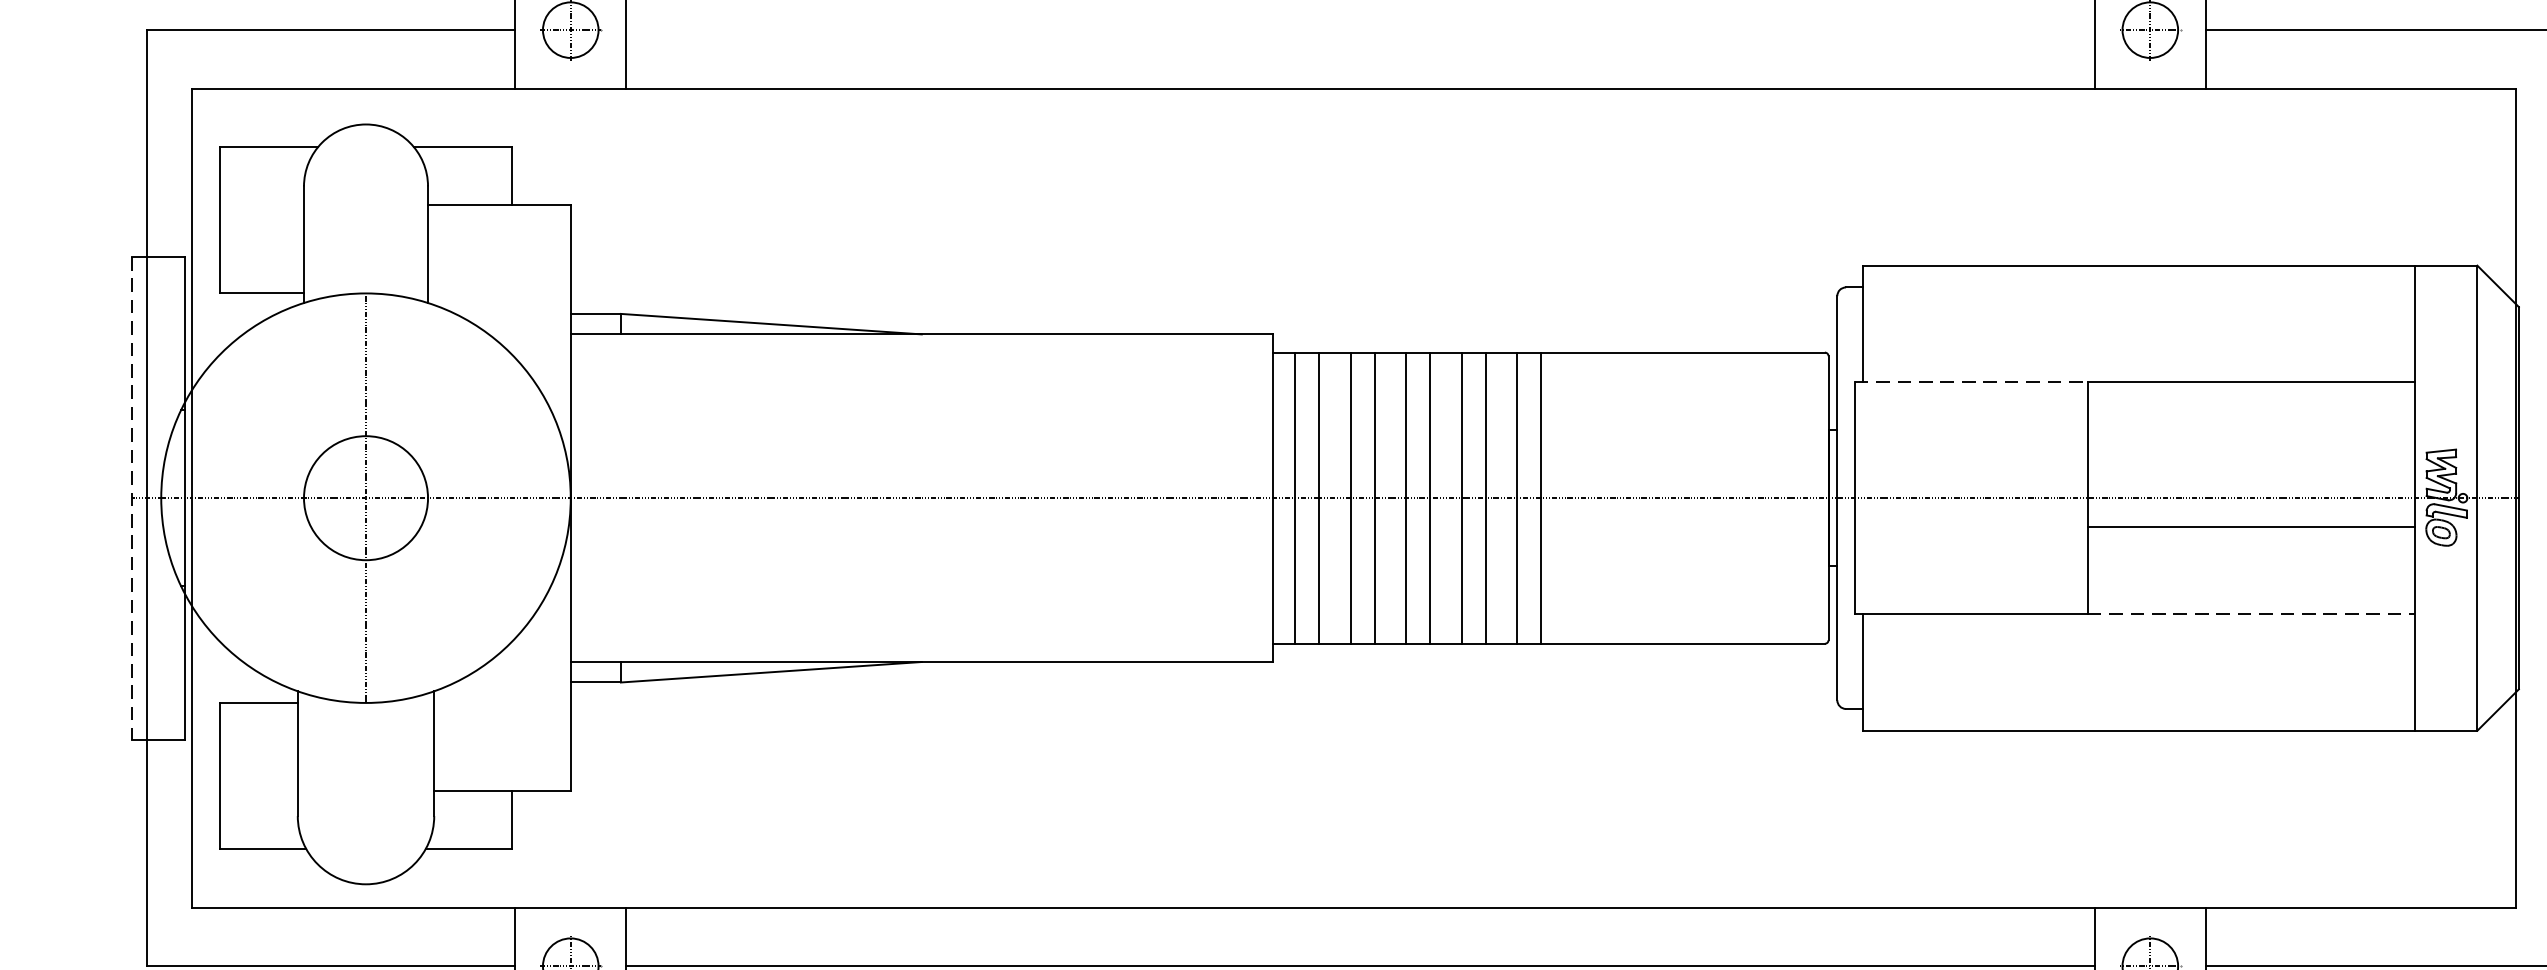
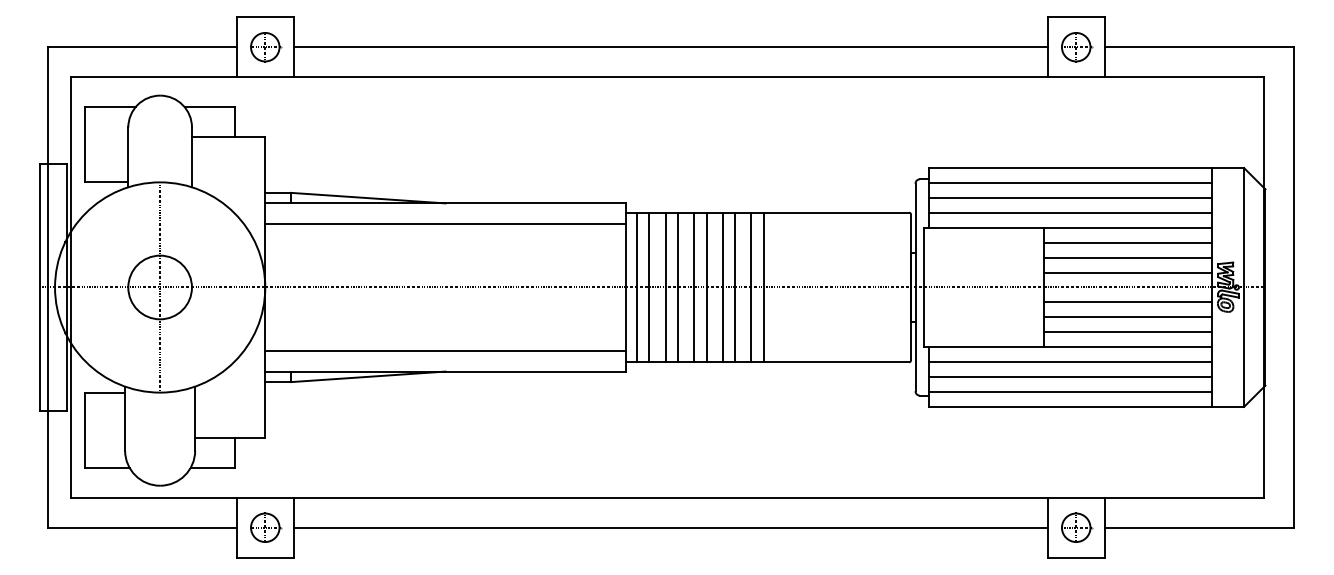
line: (1360, 30) -> (670, 47), added
line: (2139, 295) -> (1070, 183), added
line: (2139, 322) -> (1070, 197), added
line: (2139, 352) -> (1070, 212), added
line: (921, 375) -> (445, 224), added
line: (1971, 381) -> (984, 227), dashed -> solid
line: (2252, 410) -> (1128, 242), added
line: (2252, 439) -> (1128, 257), added
line: (2252, 468) -> (1128, 272), added
line: (132, 498) -> (40, 287), dashed -> solid
line: (2252, 556) -> (1128, 317), added
line: (2252, 585) -> (1128, 332), added
line: (2252, 615) -> (1128, 347), dashed -> solid
line: (921, 620) -> (445, 350), added
line: (2139, 644) -> (1070, 362), added
line: (2139, 673) -> (1070, 377), added
line: (2139, 700) -> (1070, 391), added

